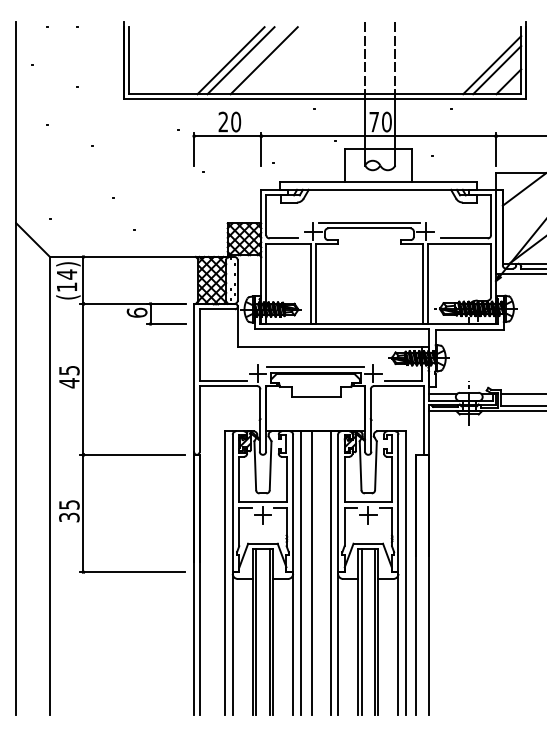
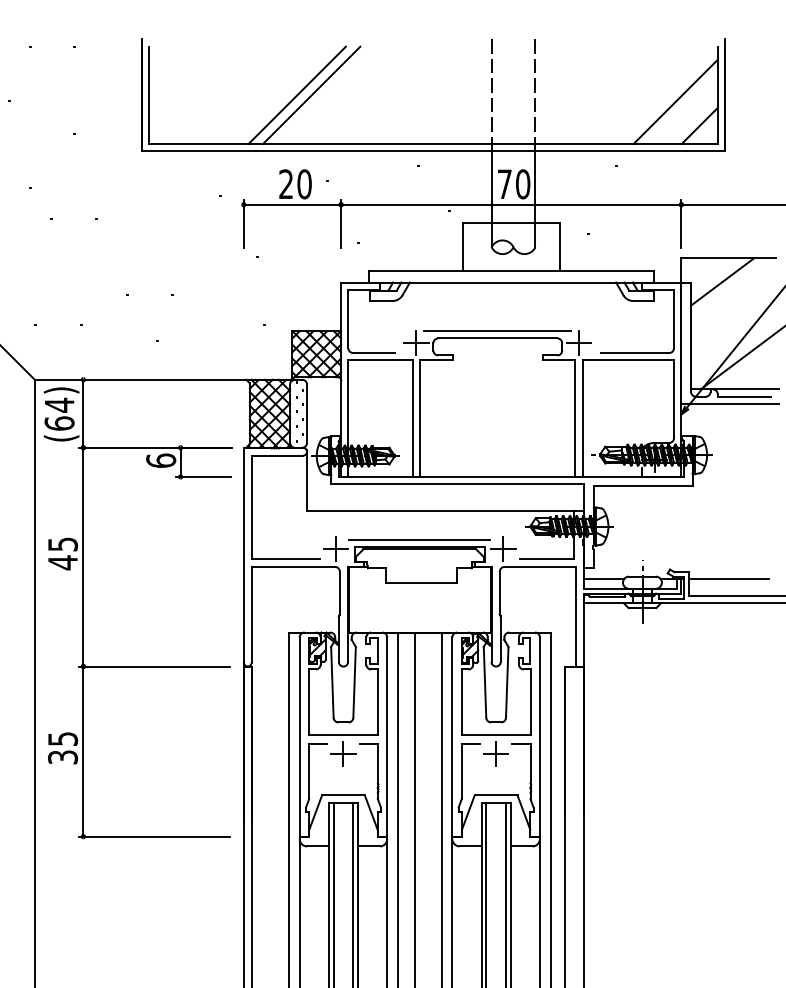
line: (263, 60) -> (344, 95), removed
line: (497, 70) -> (683, 109), removed
text: (66, 287) -> (58, 424), (14) -> (64)

